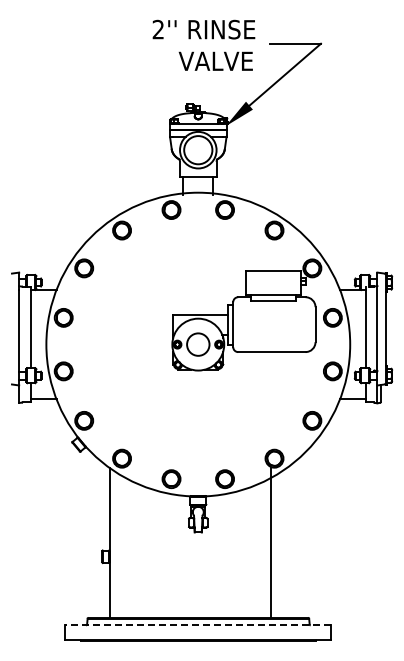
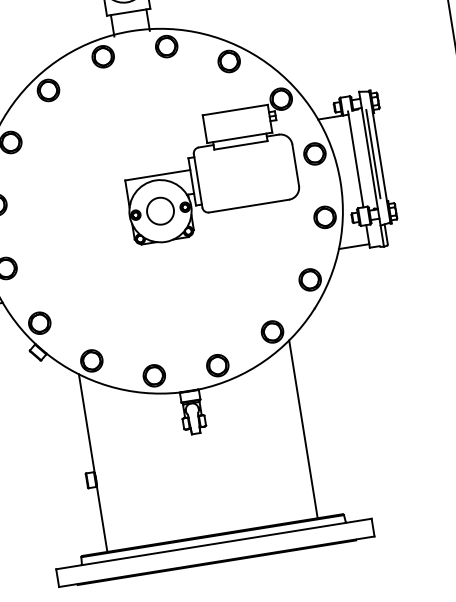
line: (380, 325) -> (372, 153), added
line: (271, 542) -> (303, 428), moved
line: (197, 625) -> (212, 544), dashed -> solid

